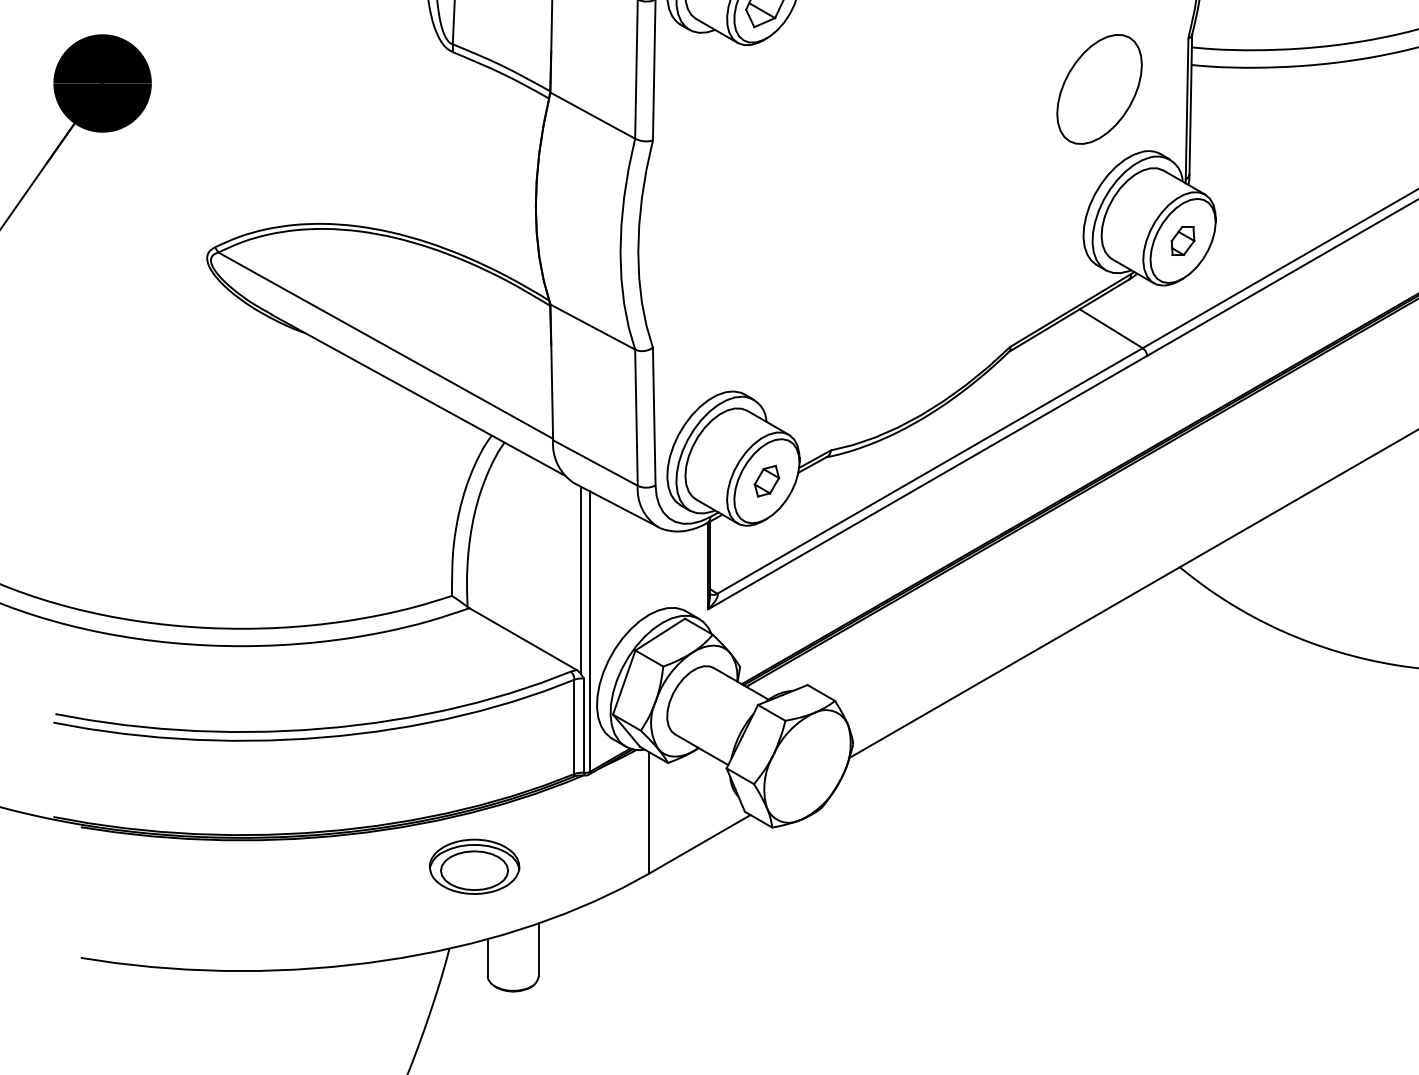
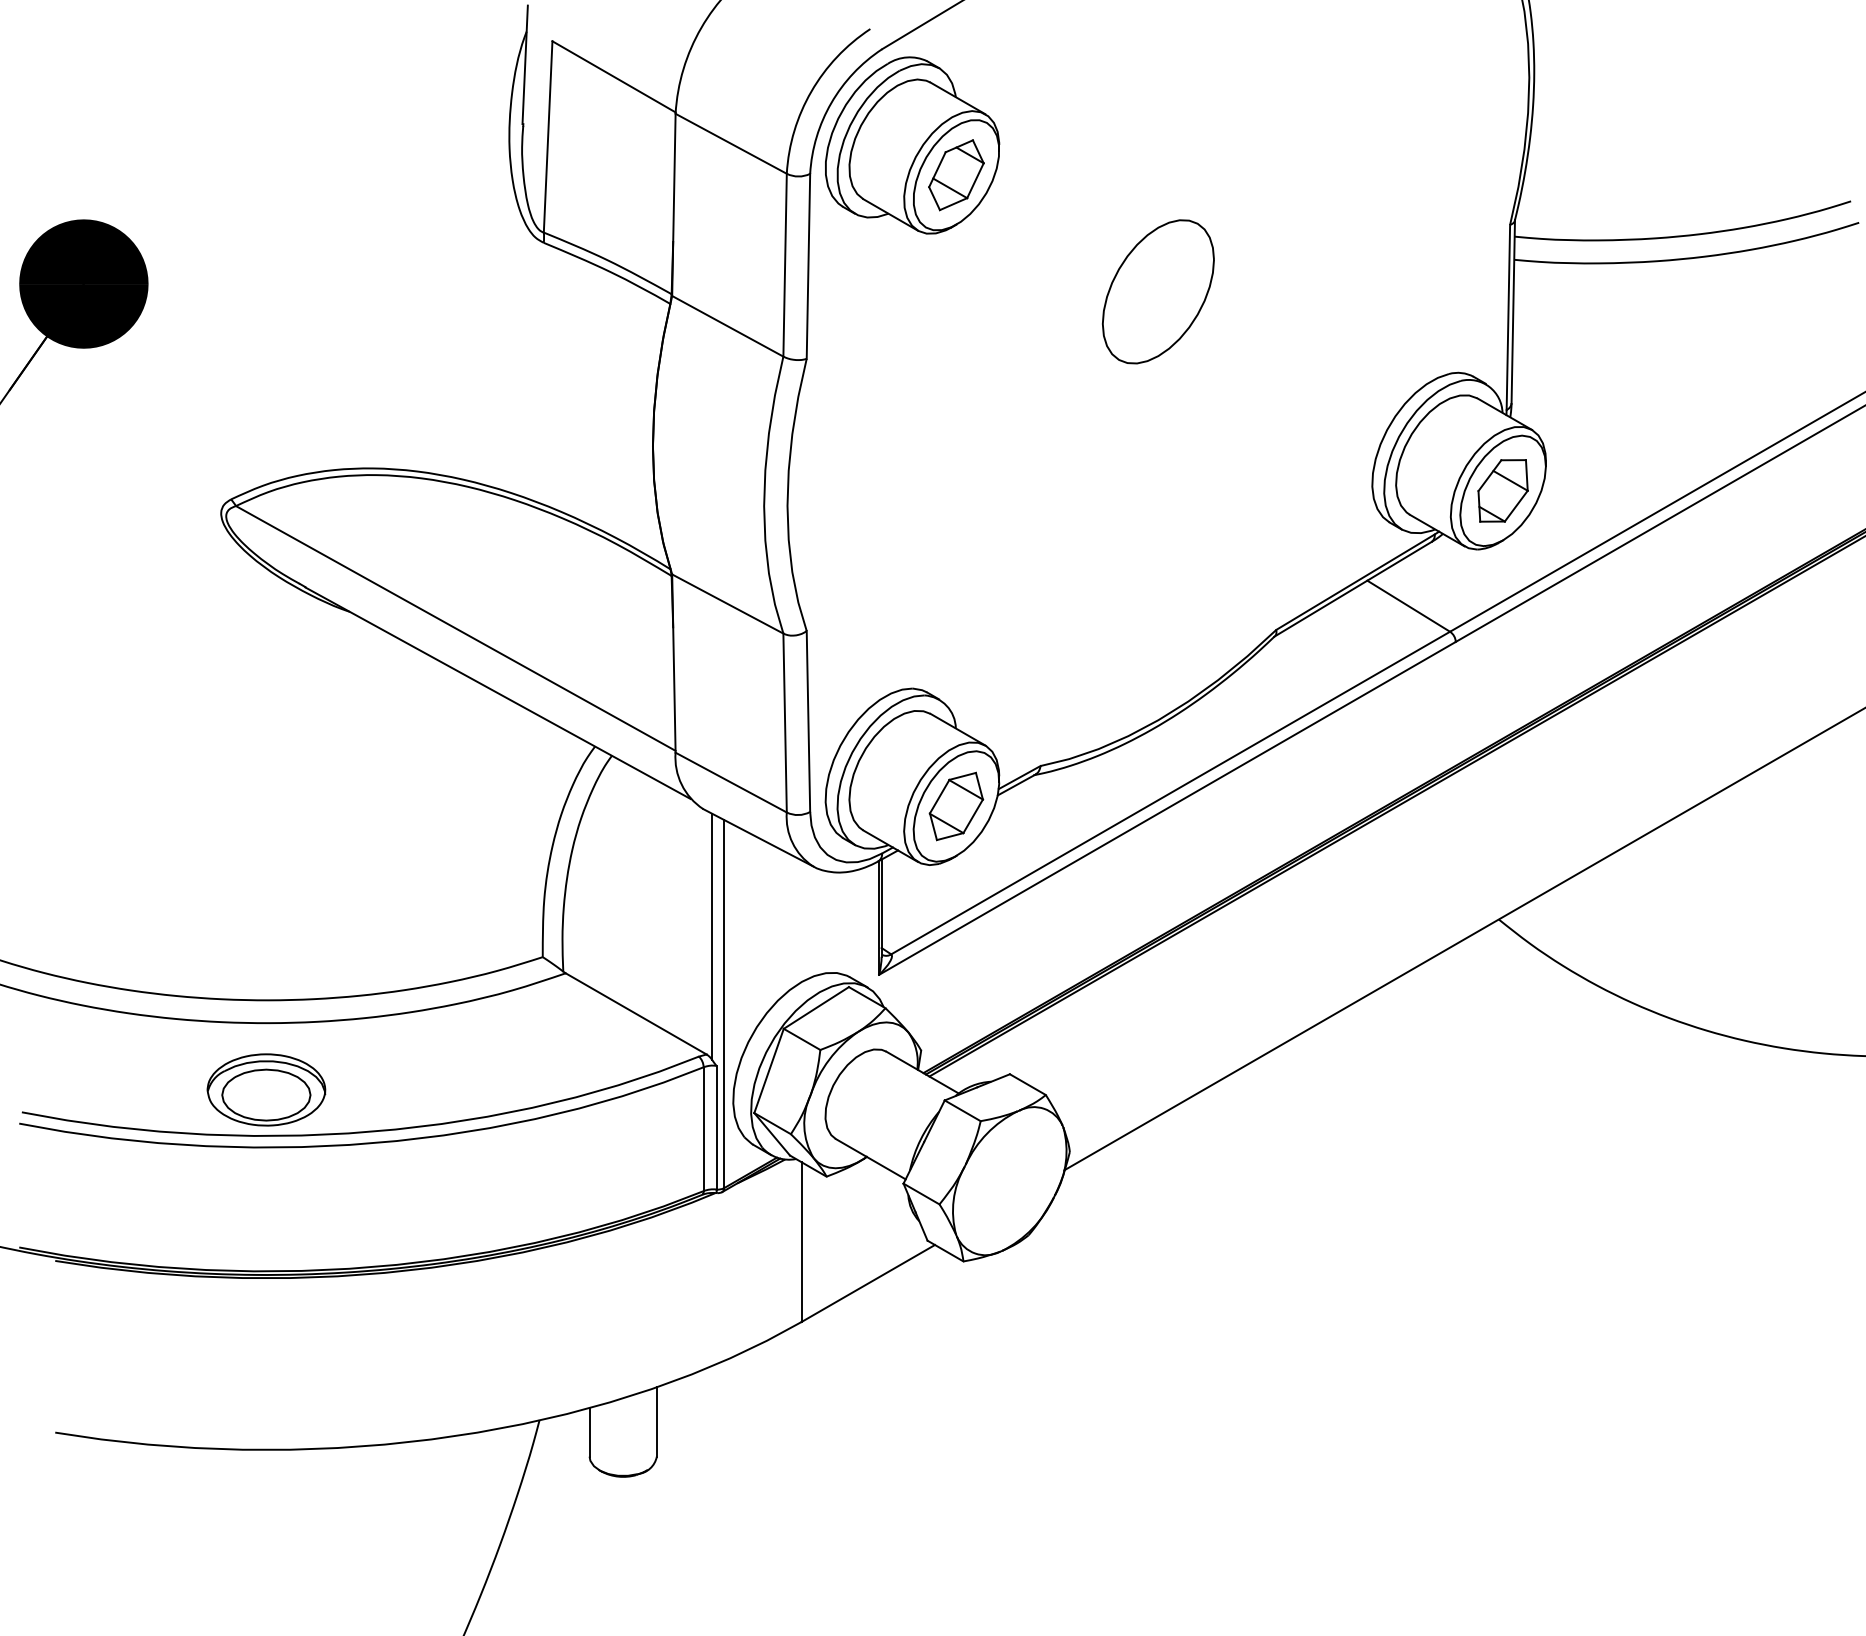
part: (1099, 89) -> (1158, 291), moved
part: (1182, 240) -> (1502, 490), size x1.67
part: (766, 481) -> (956, 806), size x1.67
part: (474, 866) -> (266, 1089), moved

